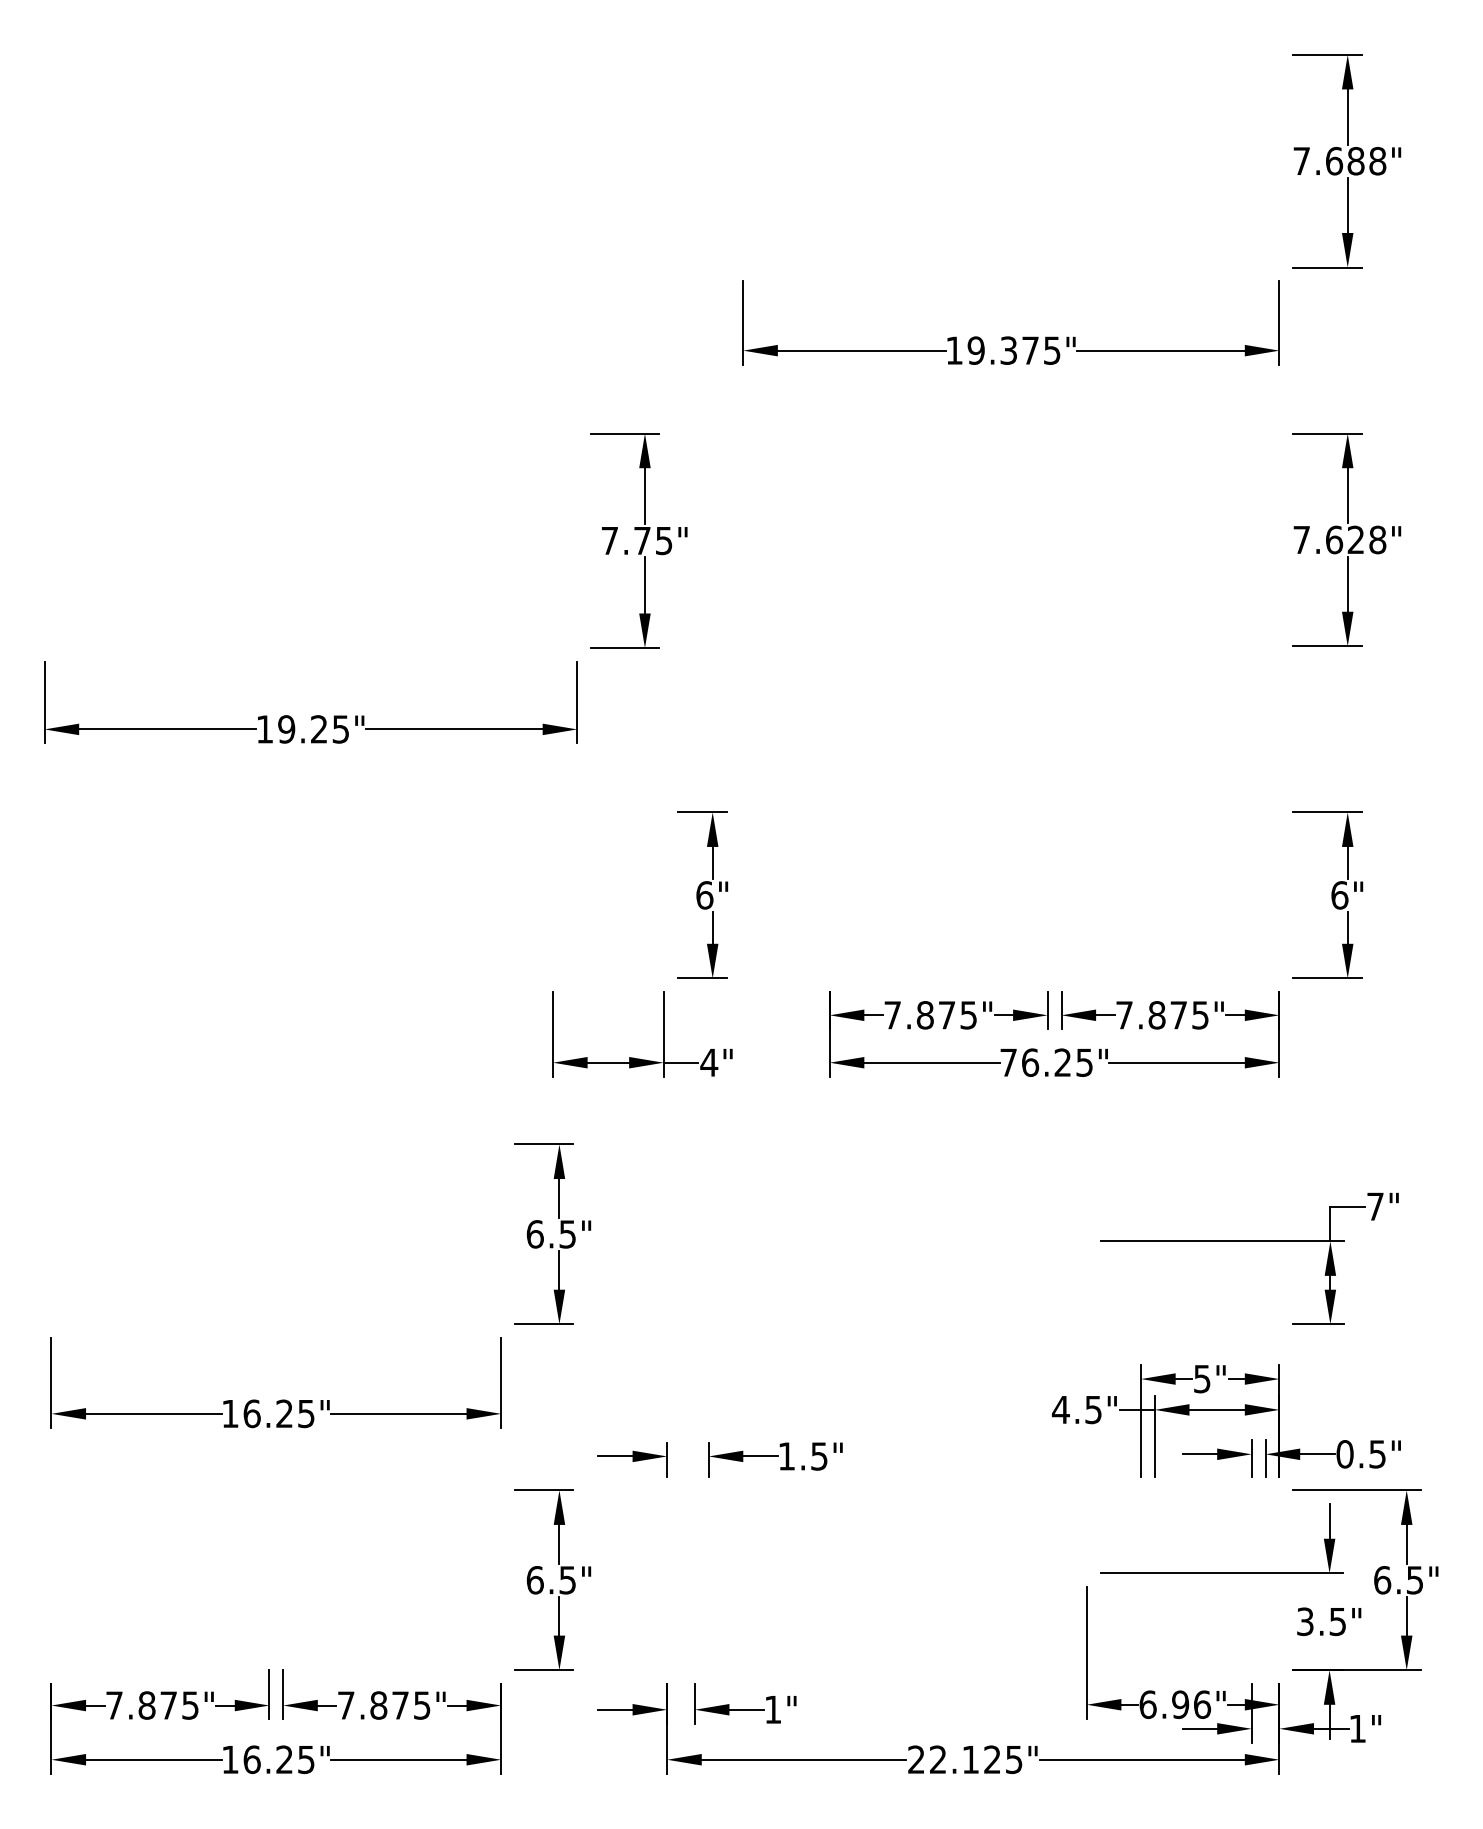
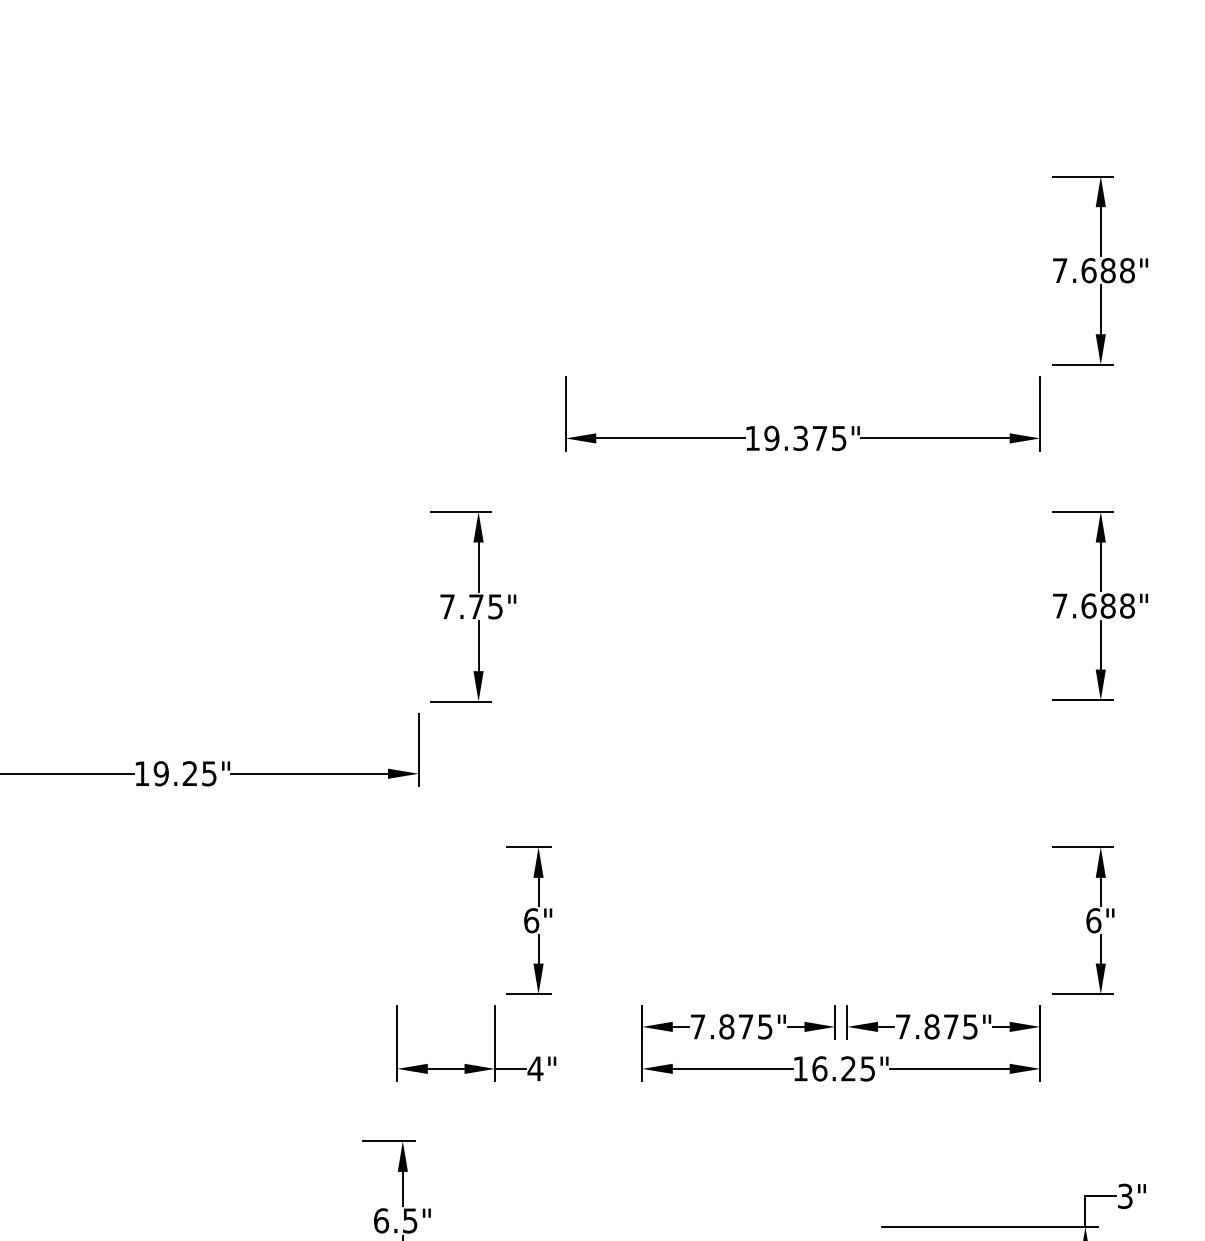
text: (1355, 539) -> (1107, 605), 7.628" -> 7.688"
text: (1008, 1062) -> (800, 1068), 76.25" -> 16.25"
text: (1375, 1206) -> (1125, 1196), 7" -> 3"

